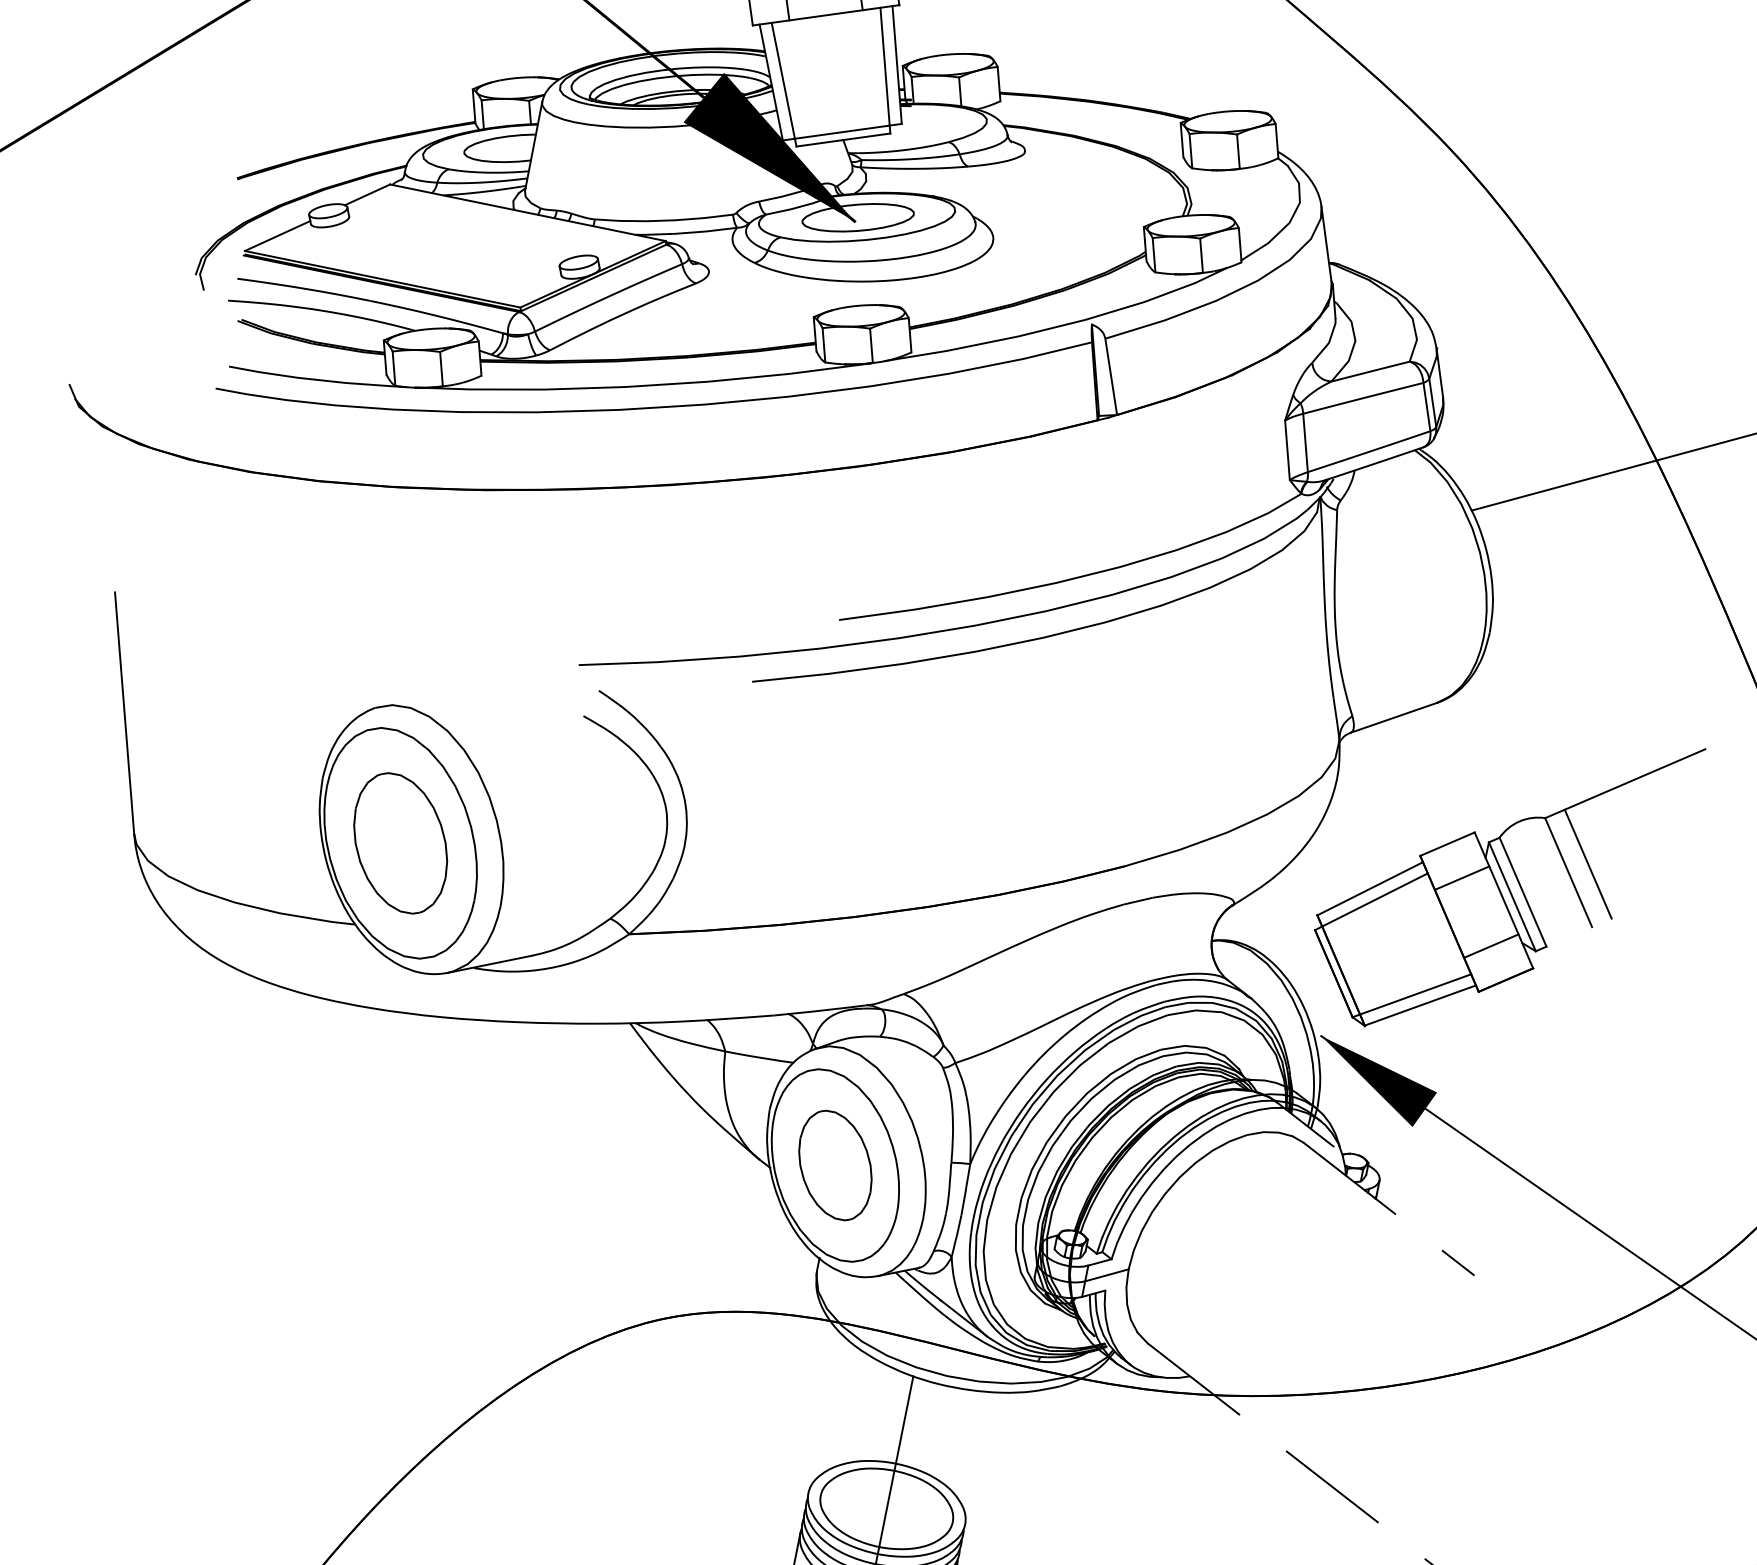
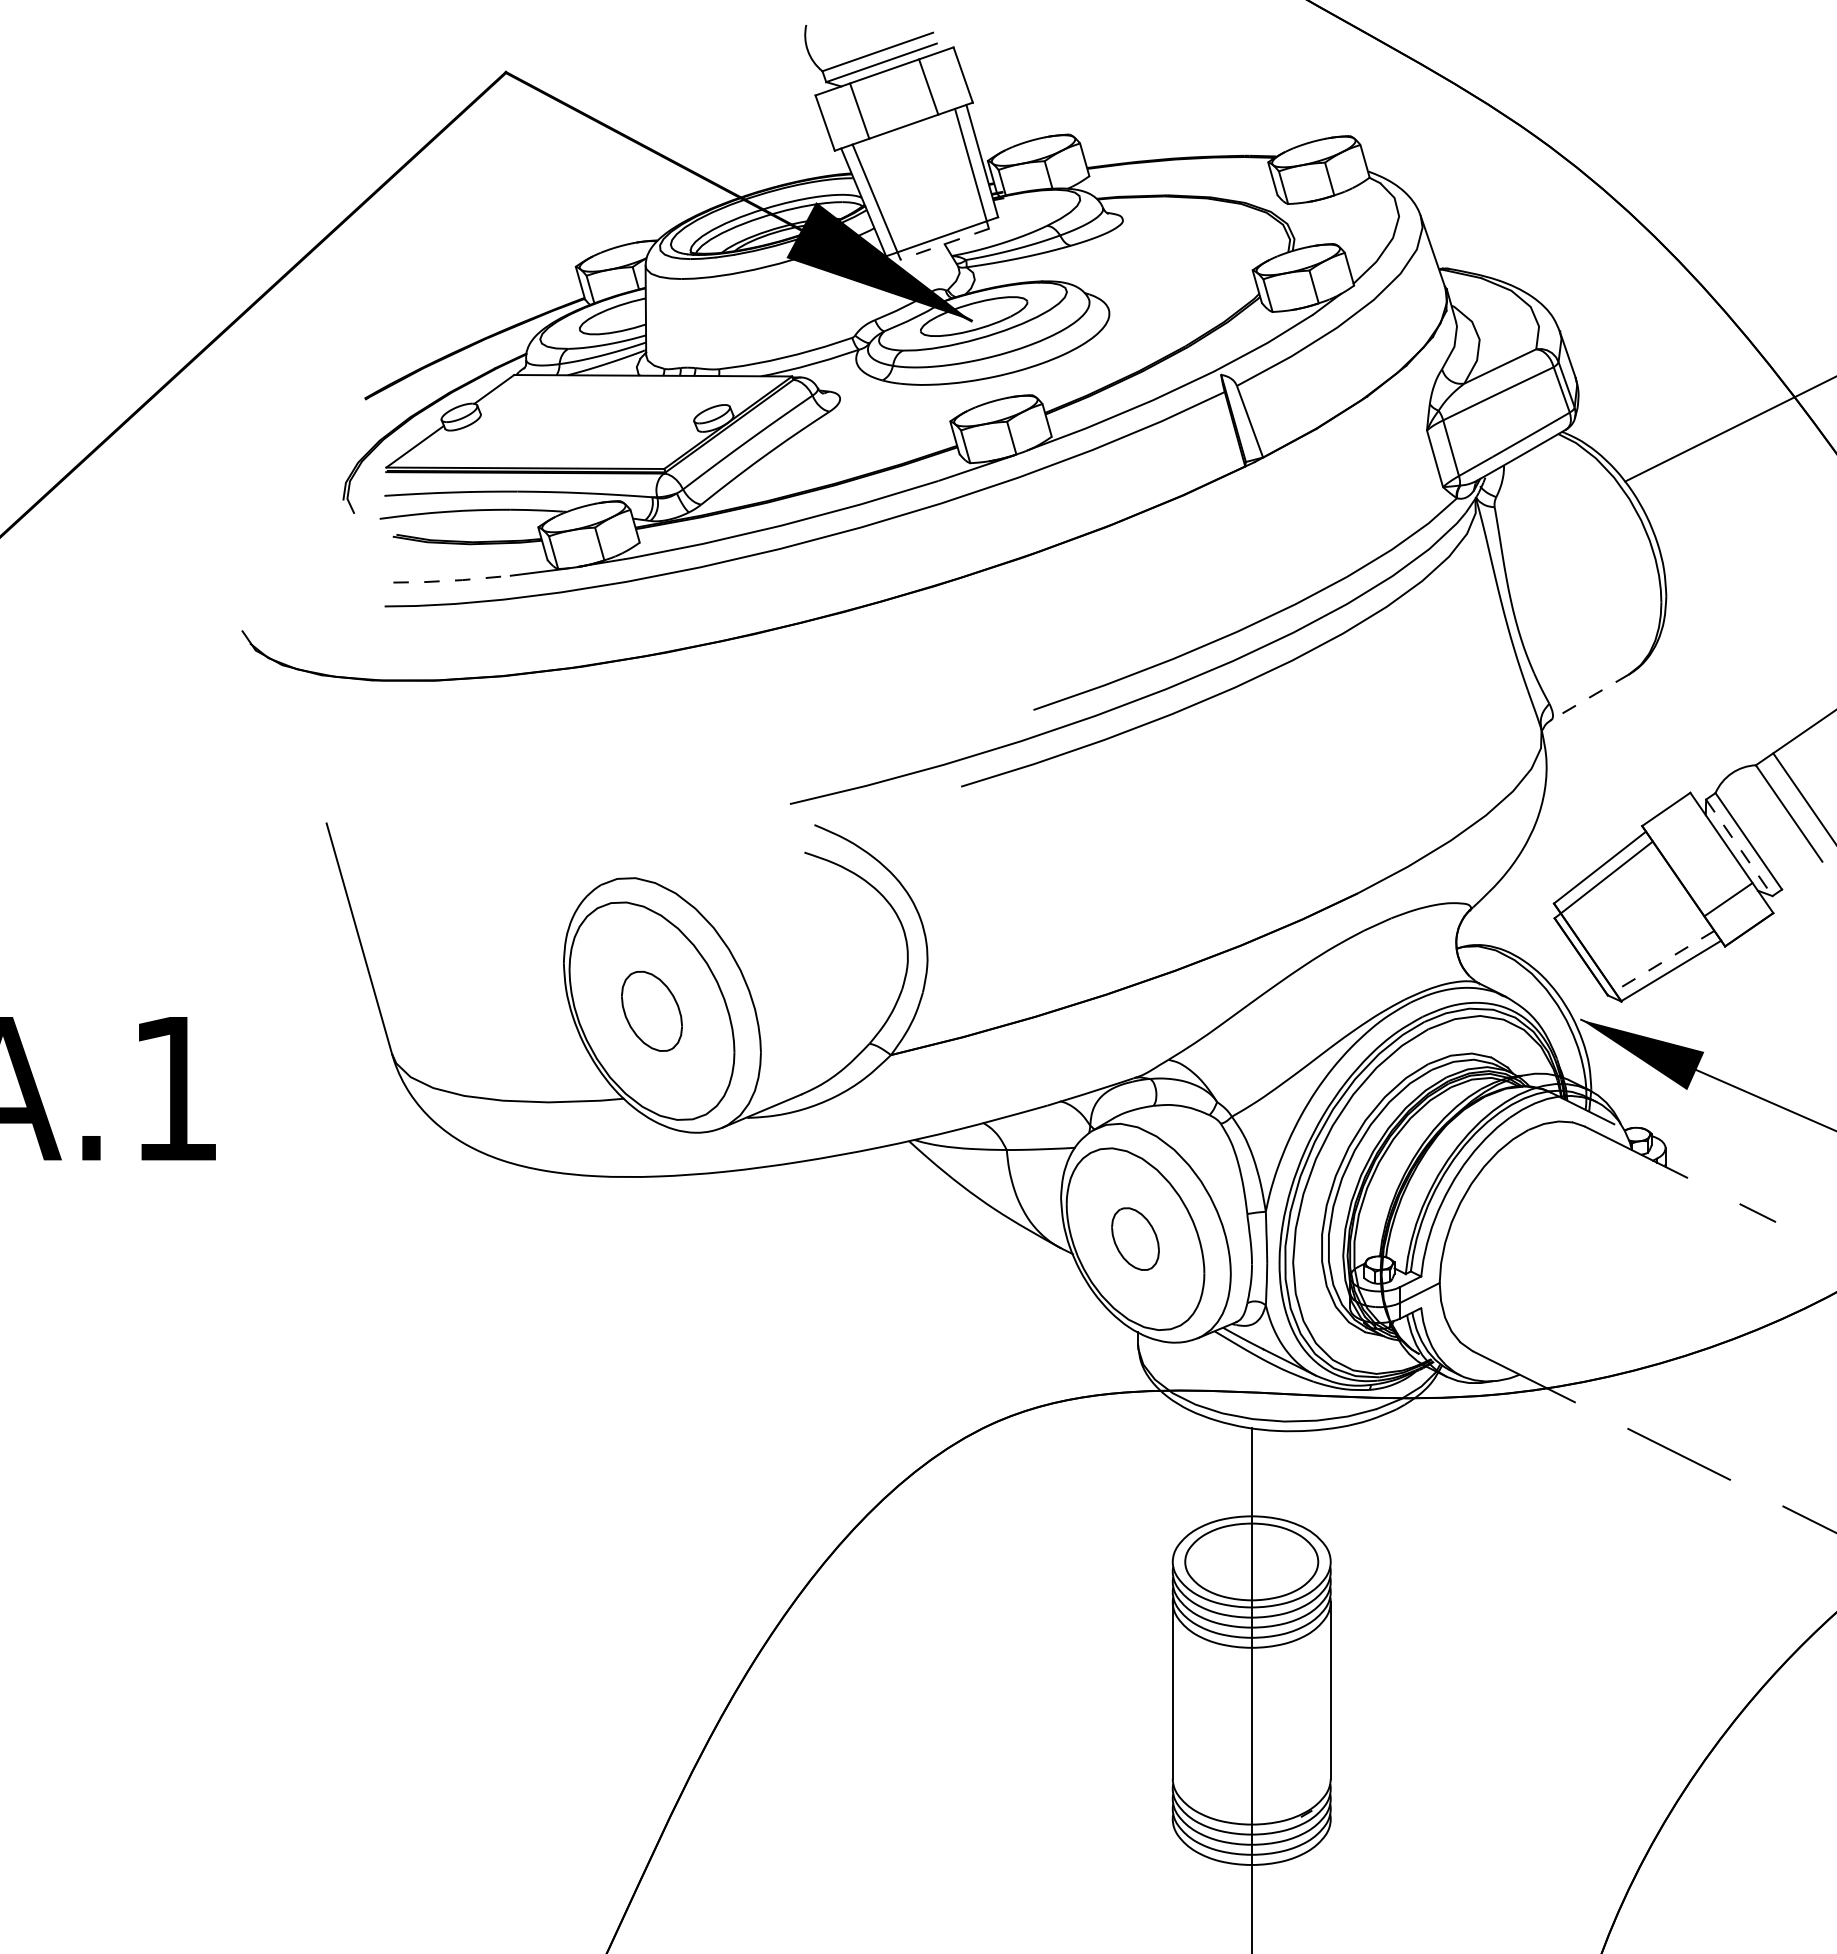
line: (843, 140) -> (944, 244), solid -> dashed
line: (287, 376) -> (451, 580), solid -> dashed
line: (1393, 717) -> (1589, 697), solid -> dashed
part: (400, 843) -> (651, 1011), size x0.6
line: (1461, 878) -> (1686, 839), removed
line: (1512, 896) -> (1739, 847), solid -> dashed
line: (1411, 995) -> (1660, 963), solid -> dashed
part: (835, 1164) -> (1135, 1238), size x0.6

